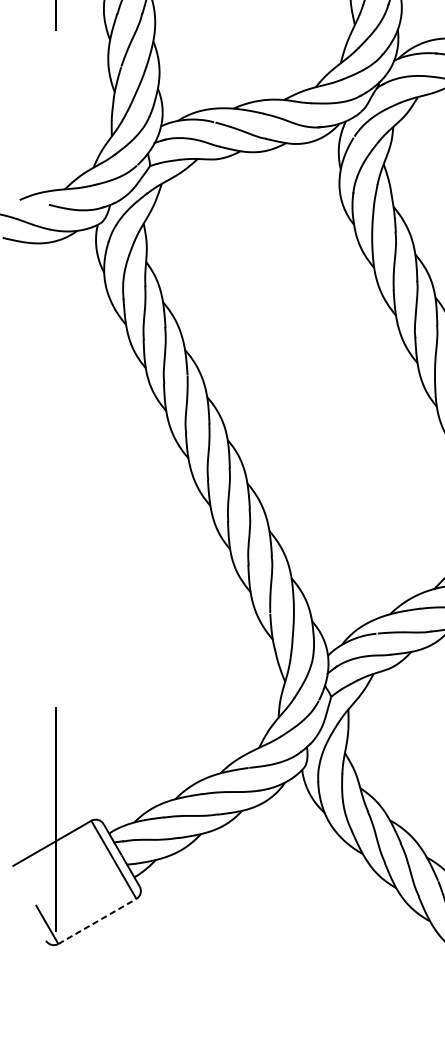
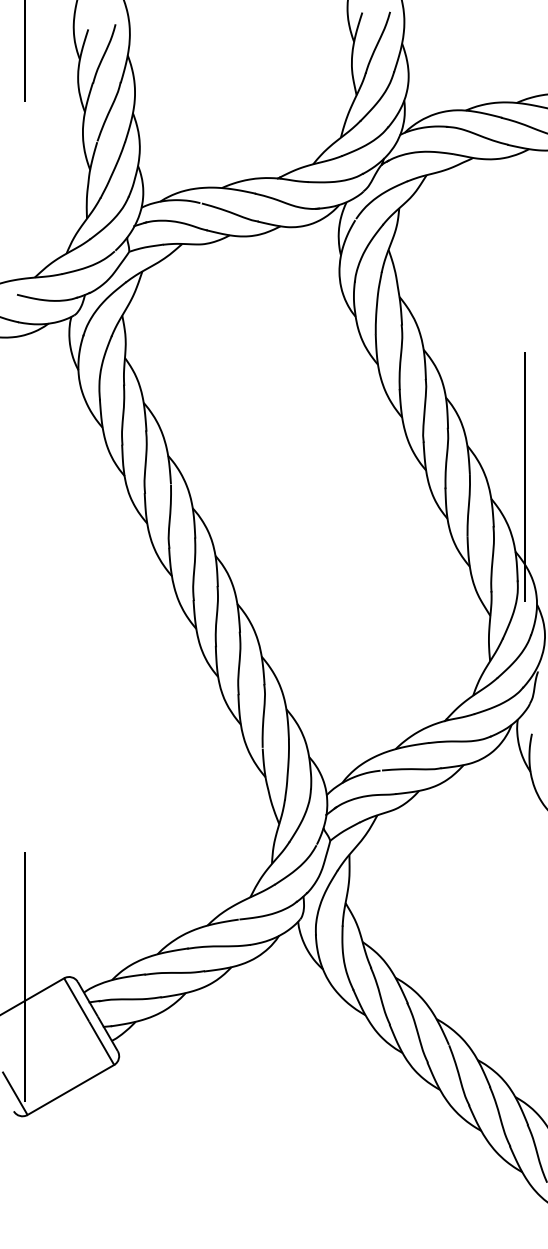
line: (97, 921) -> (71, 1089), dashed -> solid

